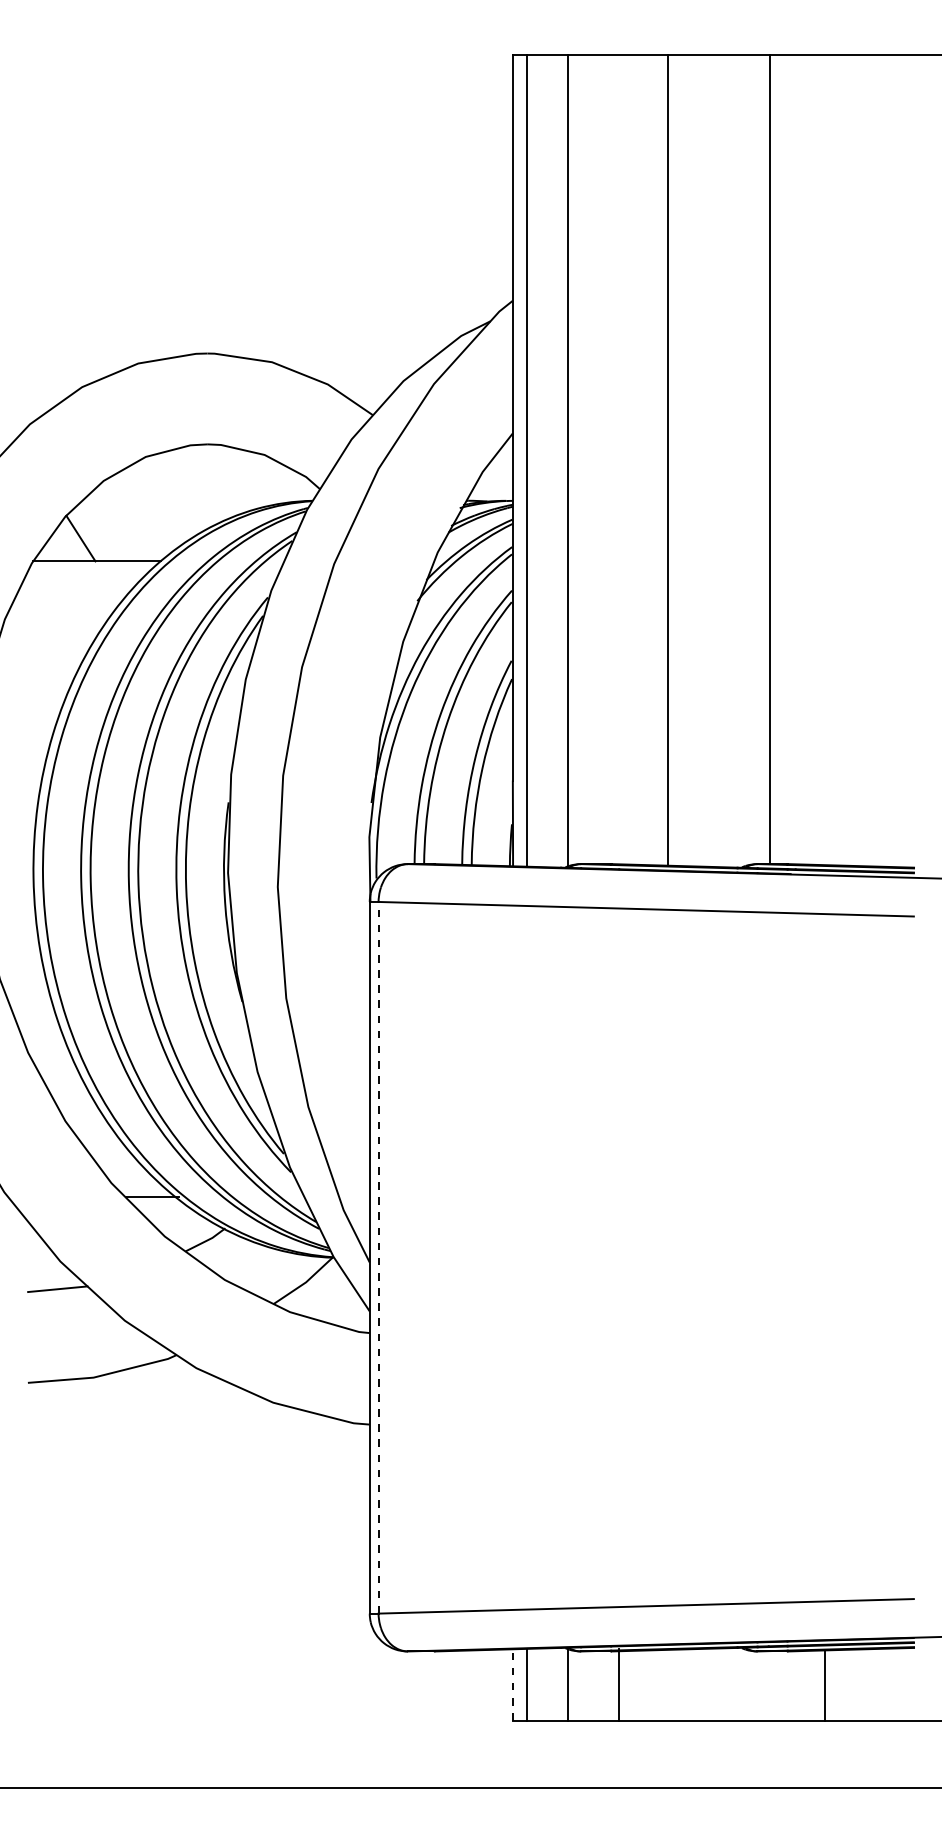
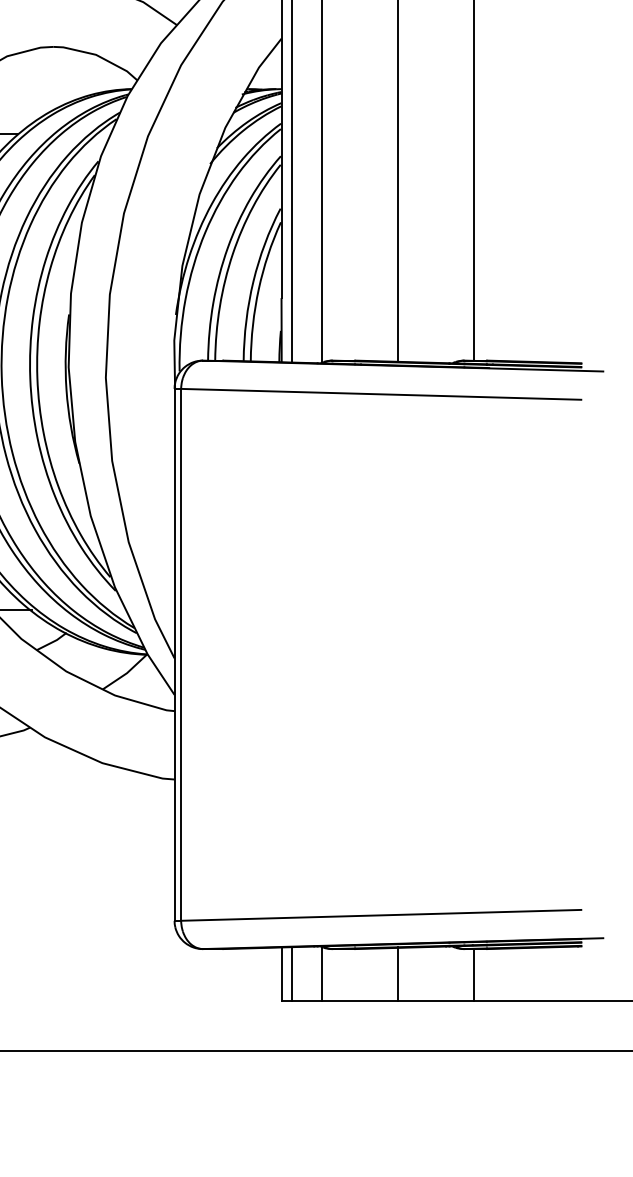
line: (378, 1257) -> (181, 654), dashed -> solid
line: (512, 1684) -> (281, 973), dashed -> solid
line: (619, 1684) -> (397, 973), moved
line: (825, 1685) -> (474, 974), moved

